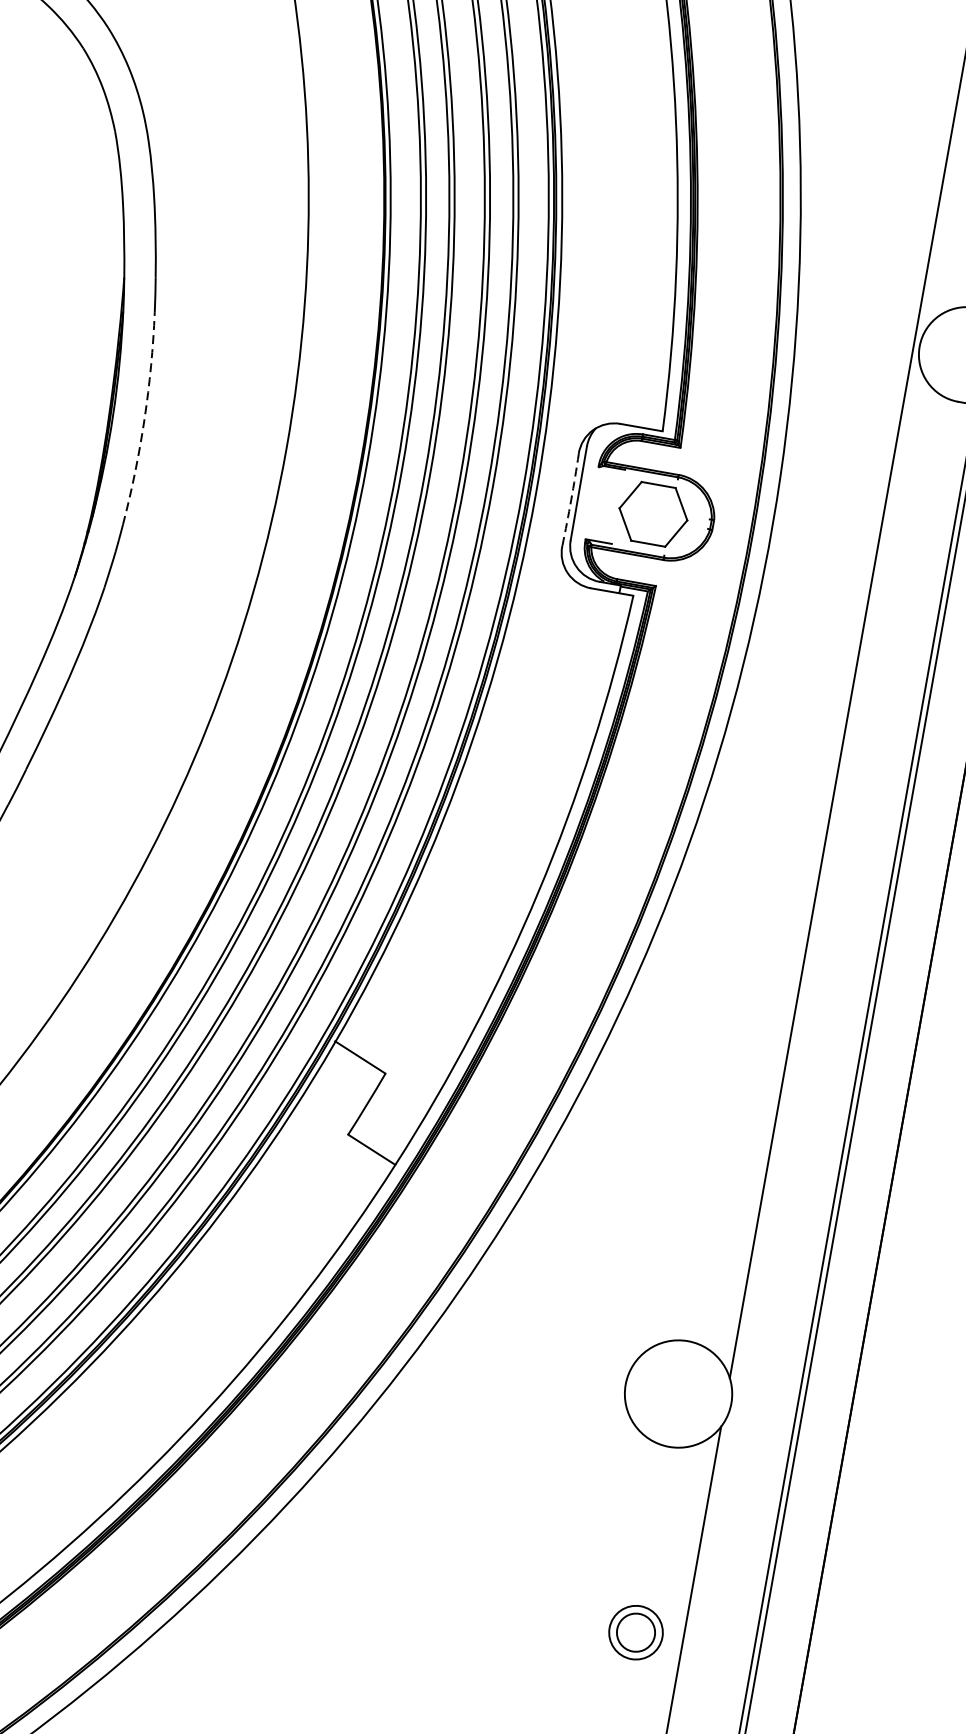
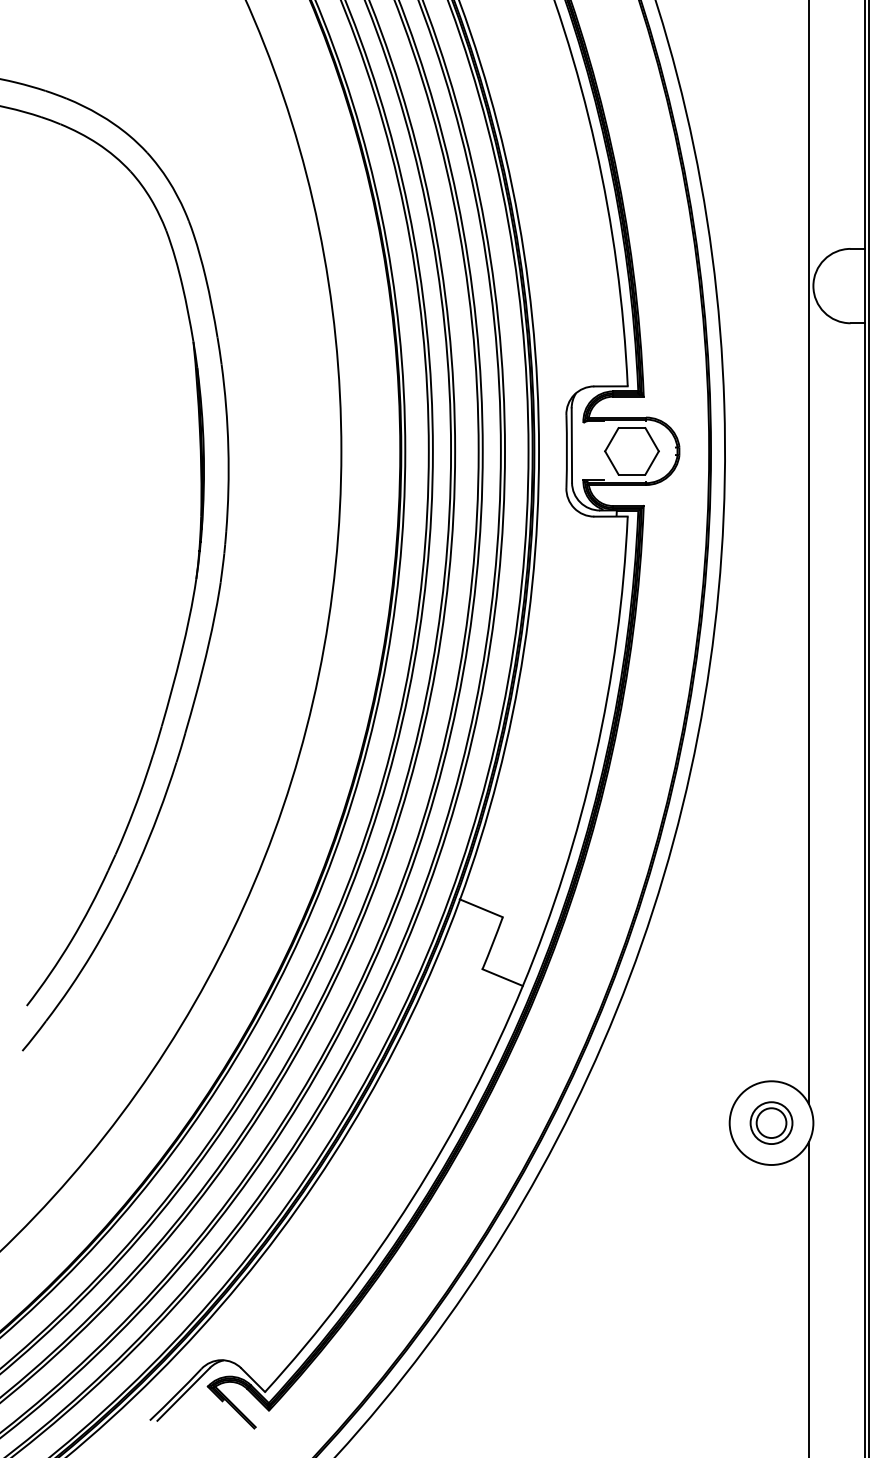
arc: (144, 418) -> (228, 447), dashed -> solid
arc: (570, 499) -> (566, 451), dashed -> solid
part: (636, 1631) -> (771, 1122), moved

